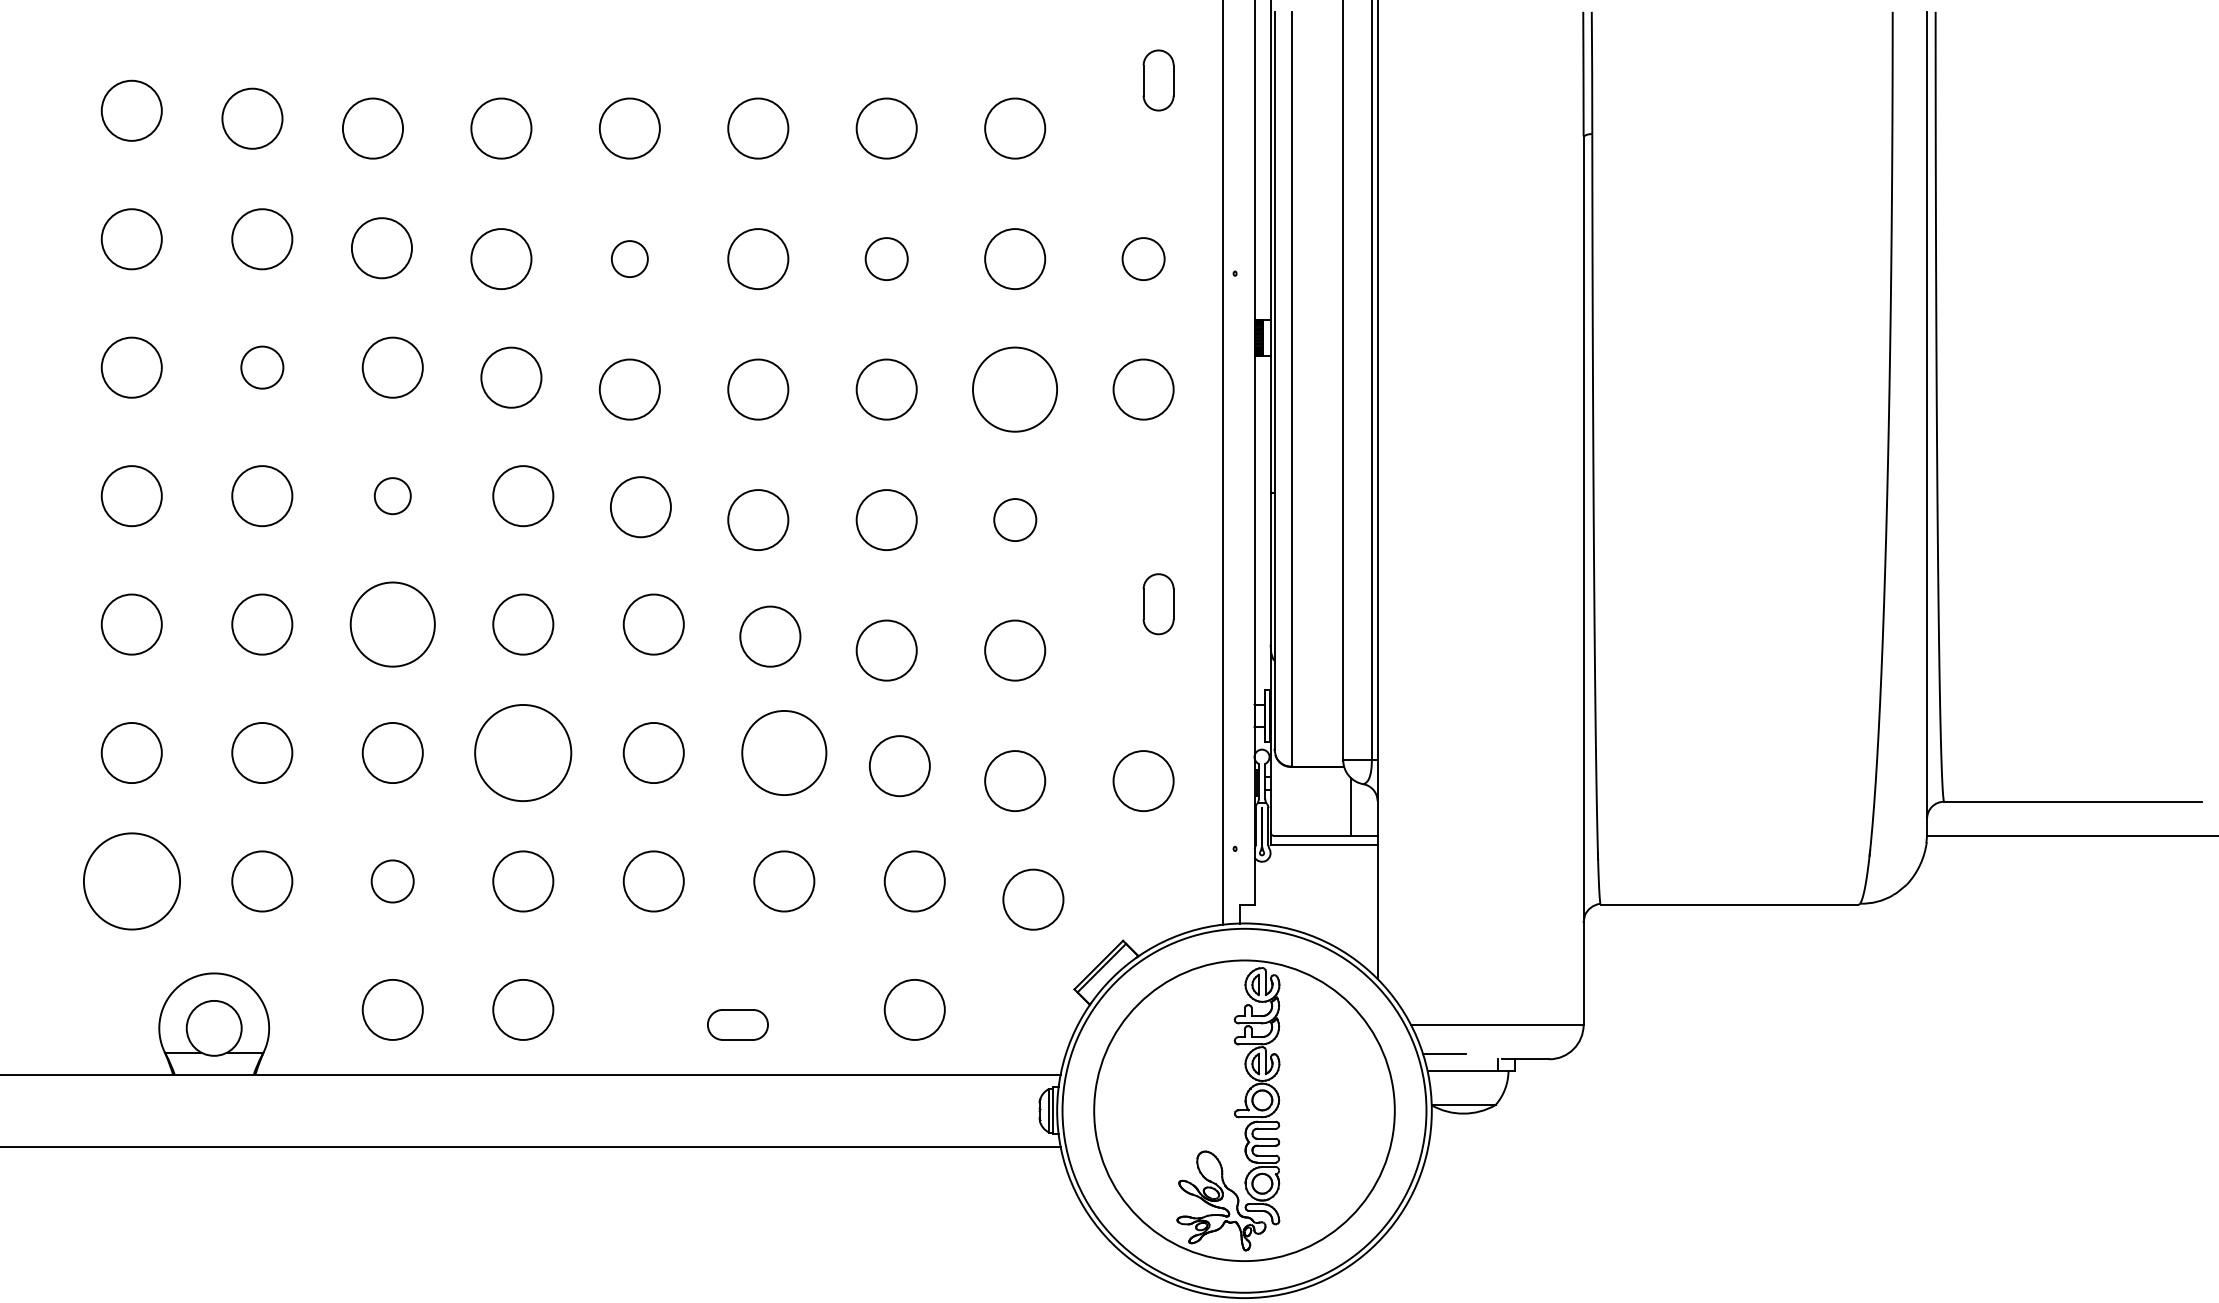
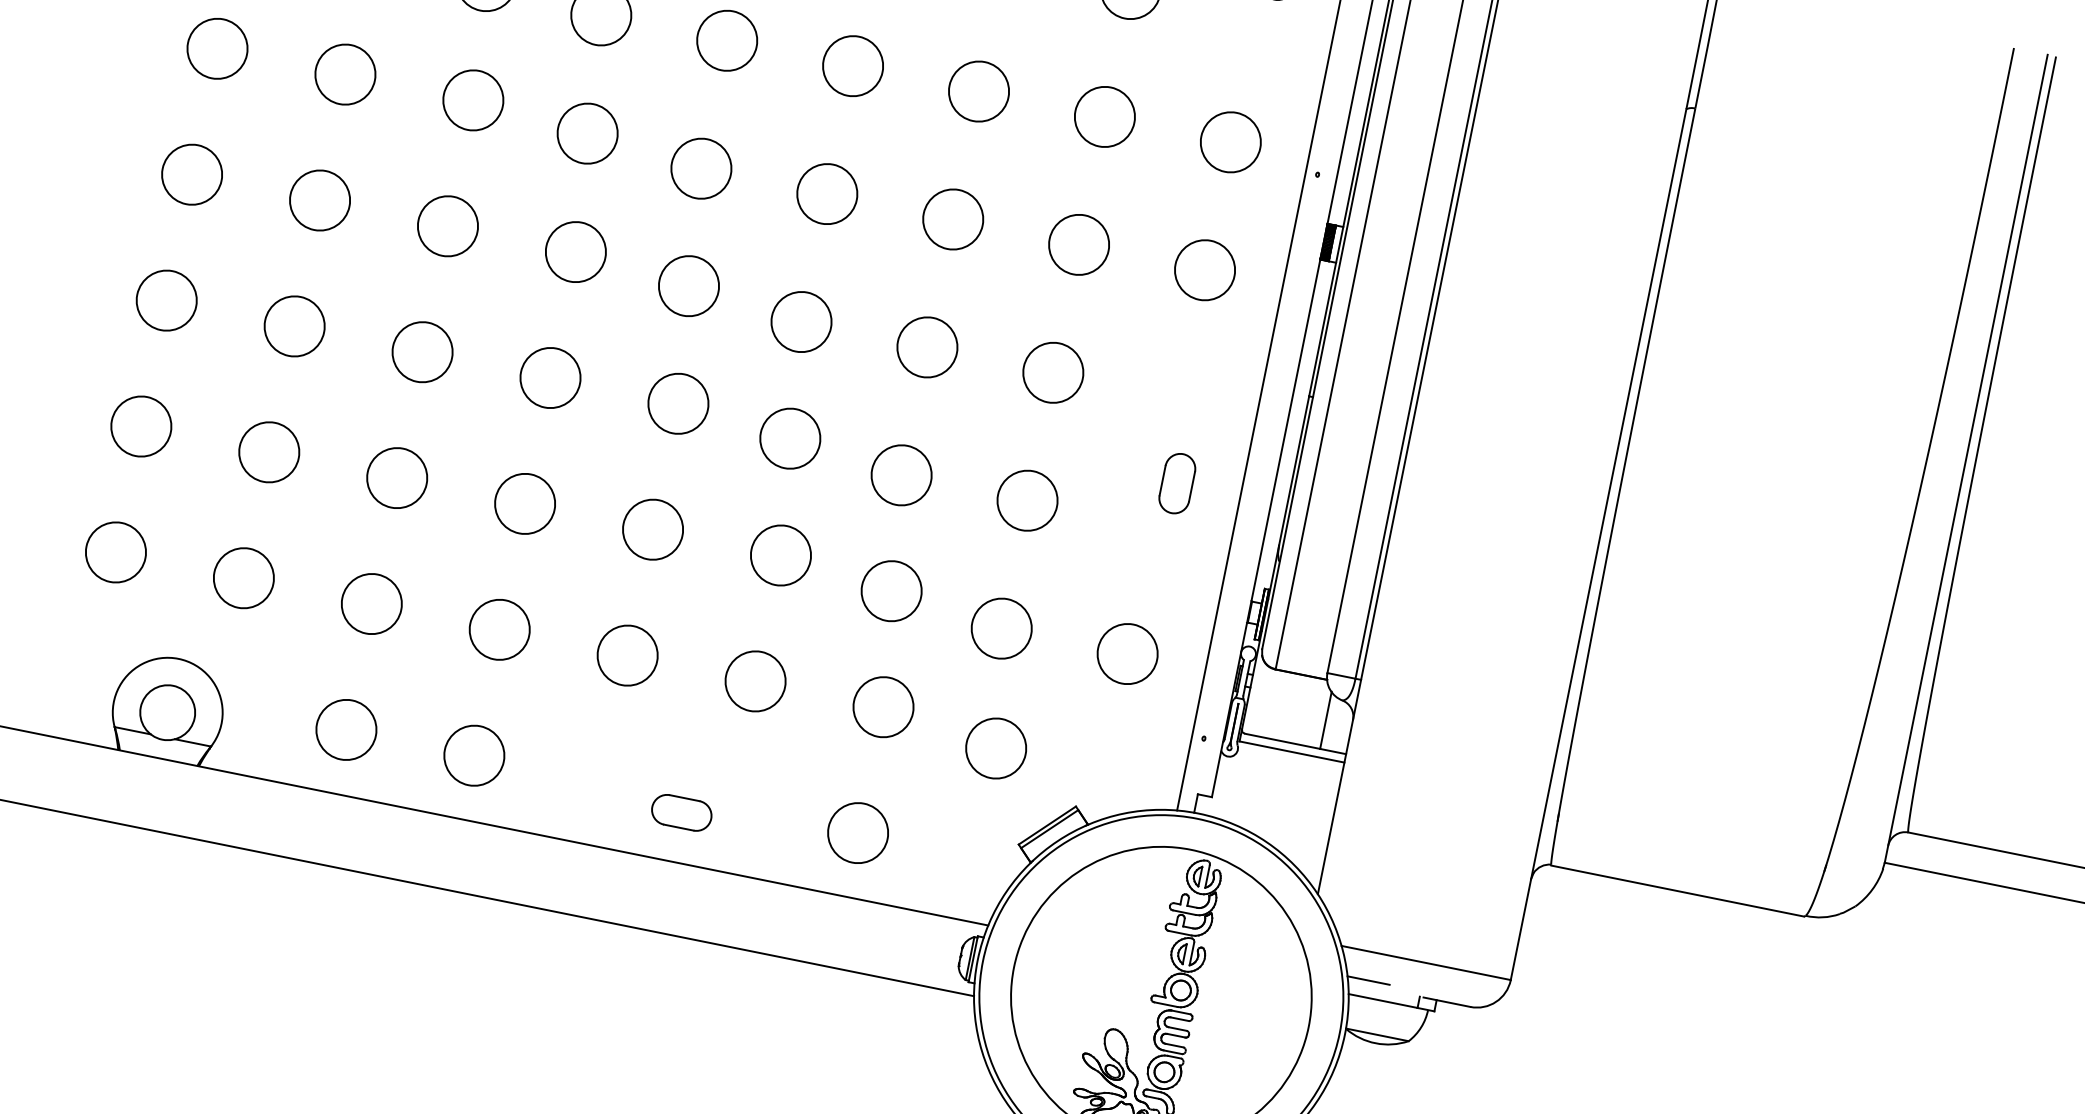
circle: (629, 259) -> (726, 41), size x1.67
circle: (886, 259) -> (978, 91), size x1.43
circle: (1143, 259) -> (1230, 142), size x1.43
circle: (262, 367) -> (345, 74), size x1.43
circle: (1015, 389) -> (1079, 244), size x0.71
circle: (392, 496) -> (447, 226), size x1.67
circle: (1015, 519) -> (1053, 372), size x1.43
circle: (392, 624) -> (422, 352), size x0.71
circle: (523, 752) -> (525, 503), size x0.62
circle: (784, 752) -> (781, 555), size x0.71
circle: (131, 881) -> (115, 552), size x0.62
circle: (392, 881) -> (371, 604), size x1.43

